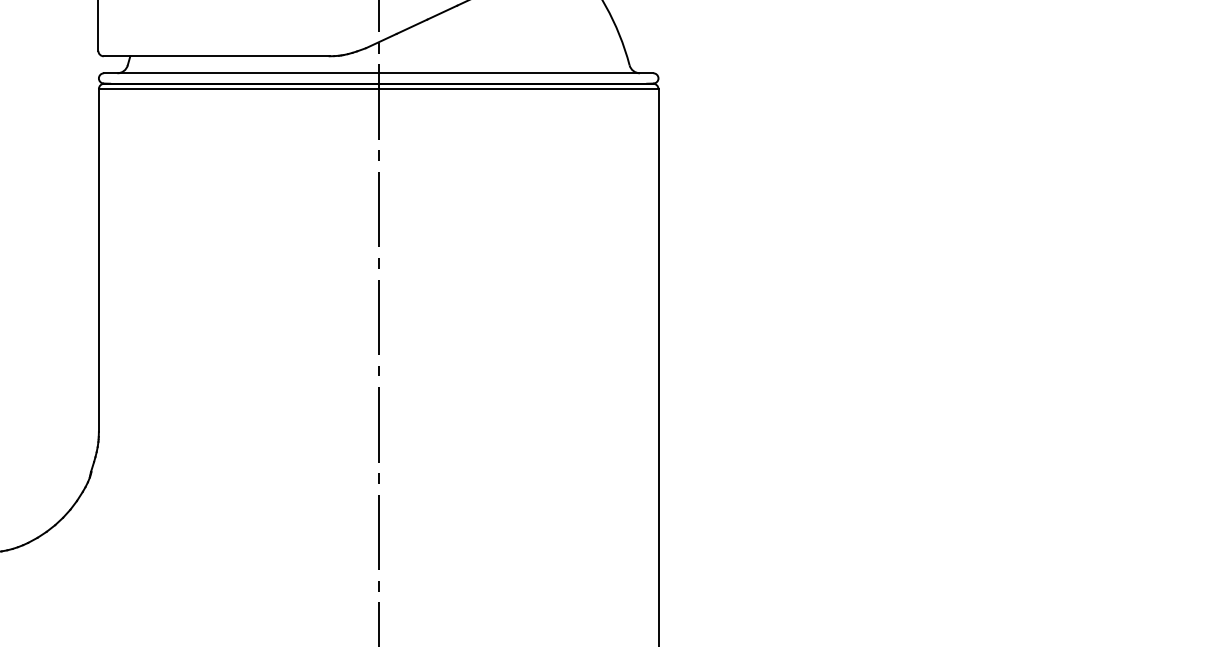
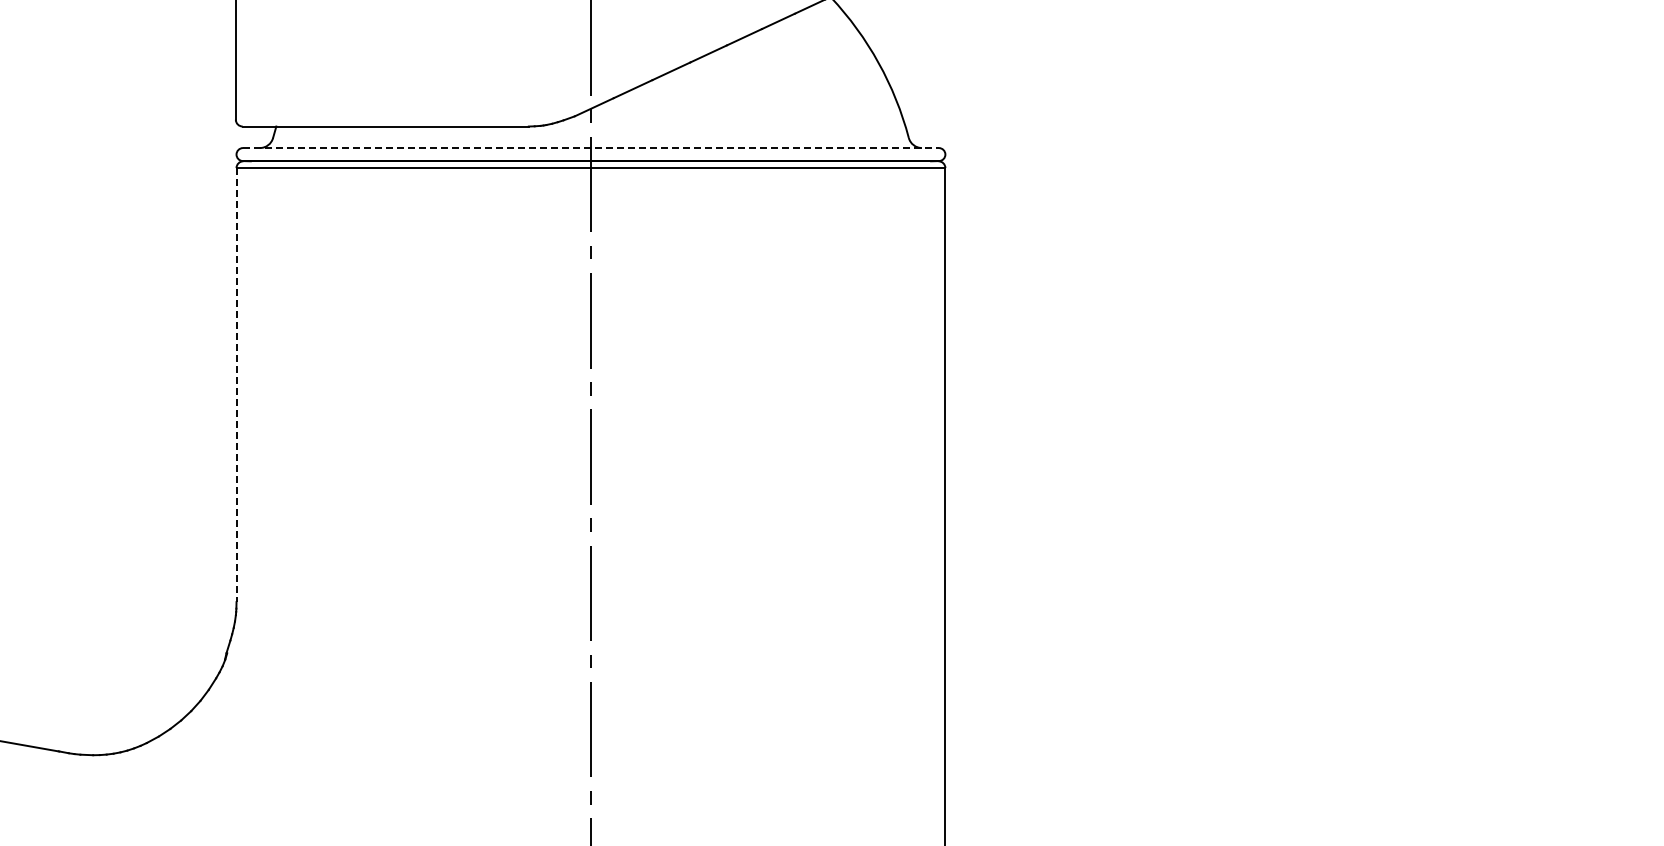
line: (378, 73) -> (590, 148), solid -> dashed
line: (98, 260) -> (236, 385), solid -> dashed

